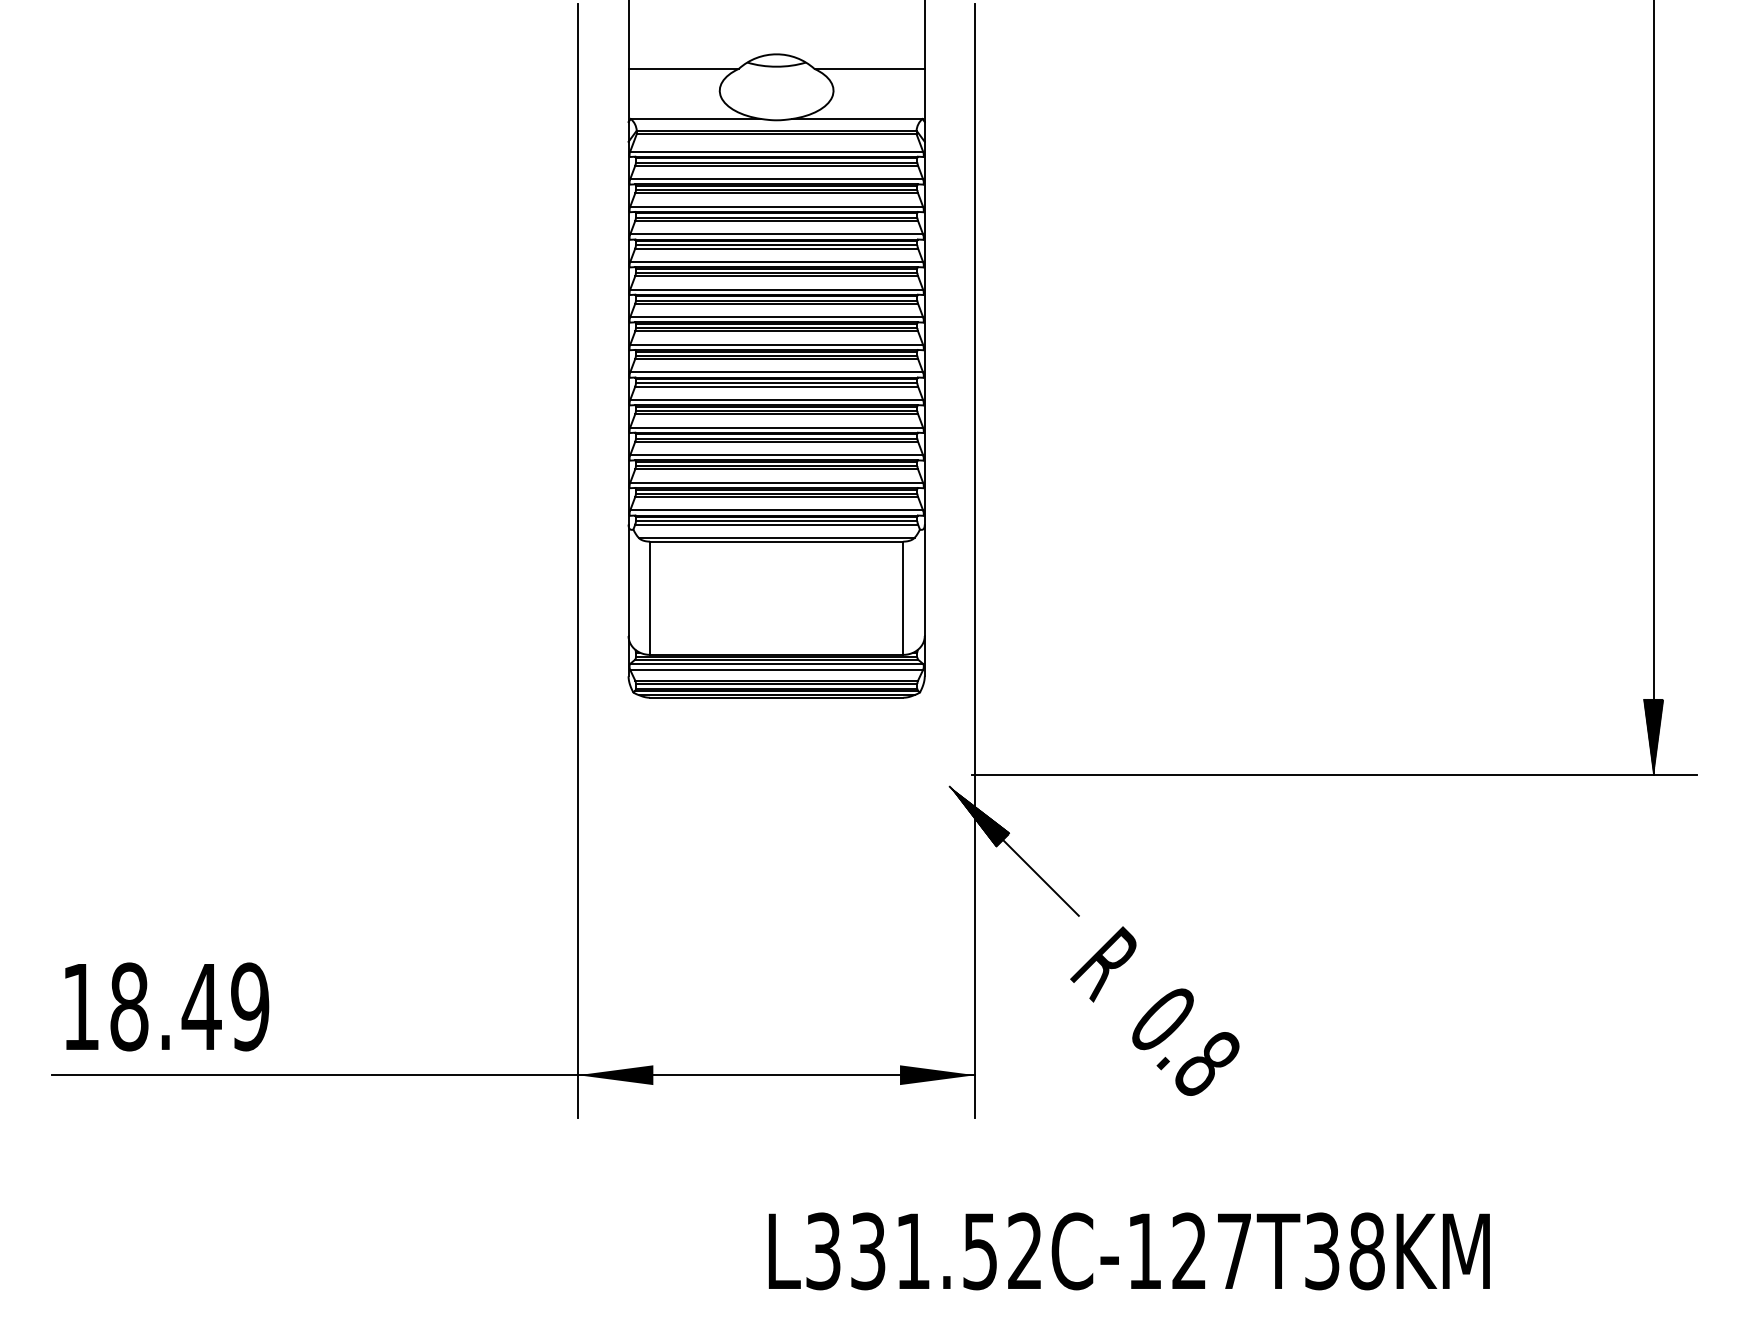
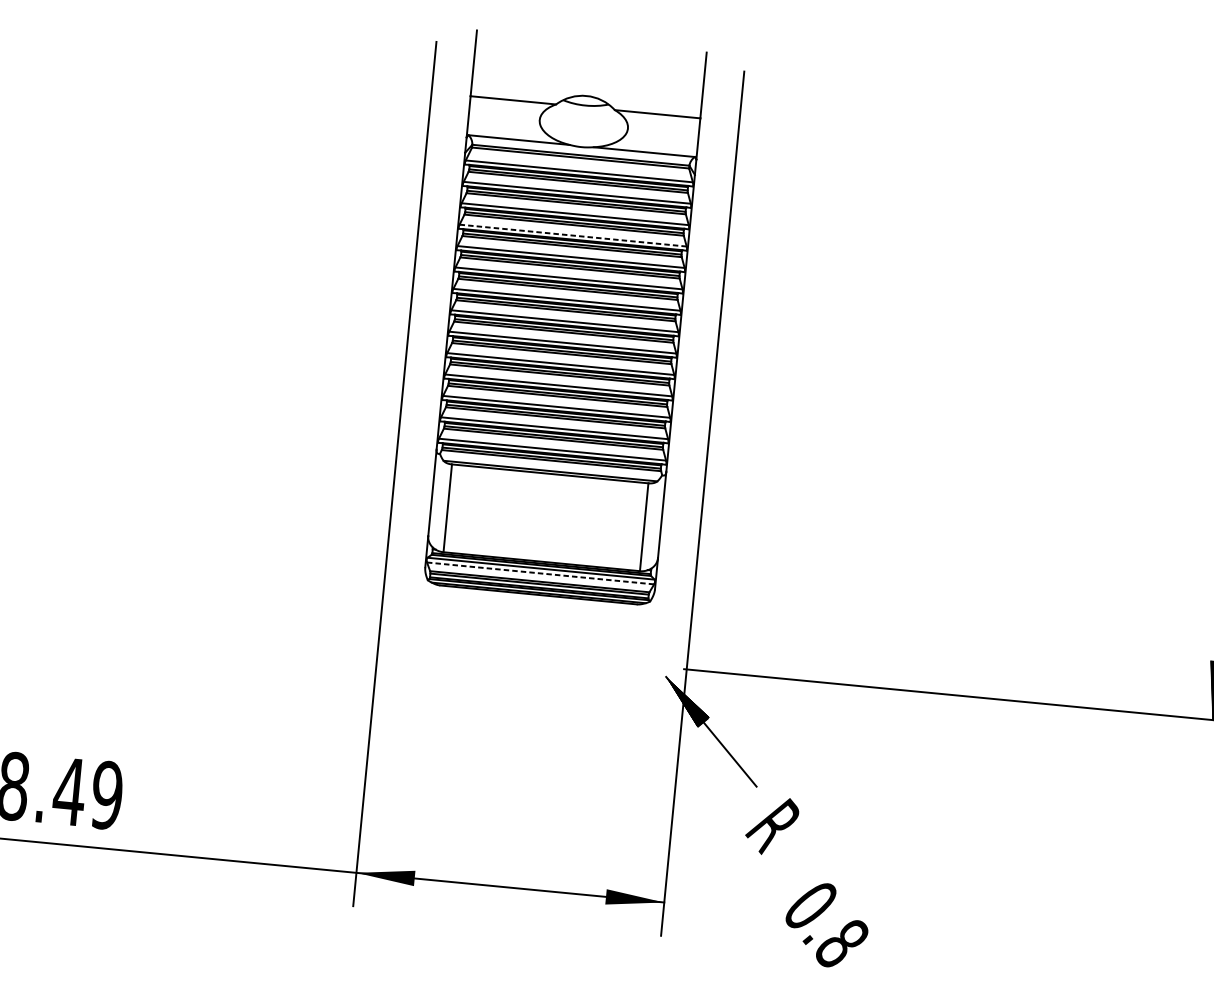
line: (777, 234) -> (573, 235), solid -> dashed
line: (776, 670) -> (540, 573), solid -> dashed
text: (1185, 1041) -> (826, 924), moved

